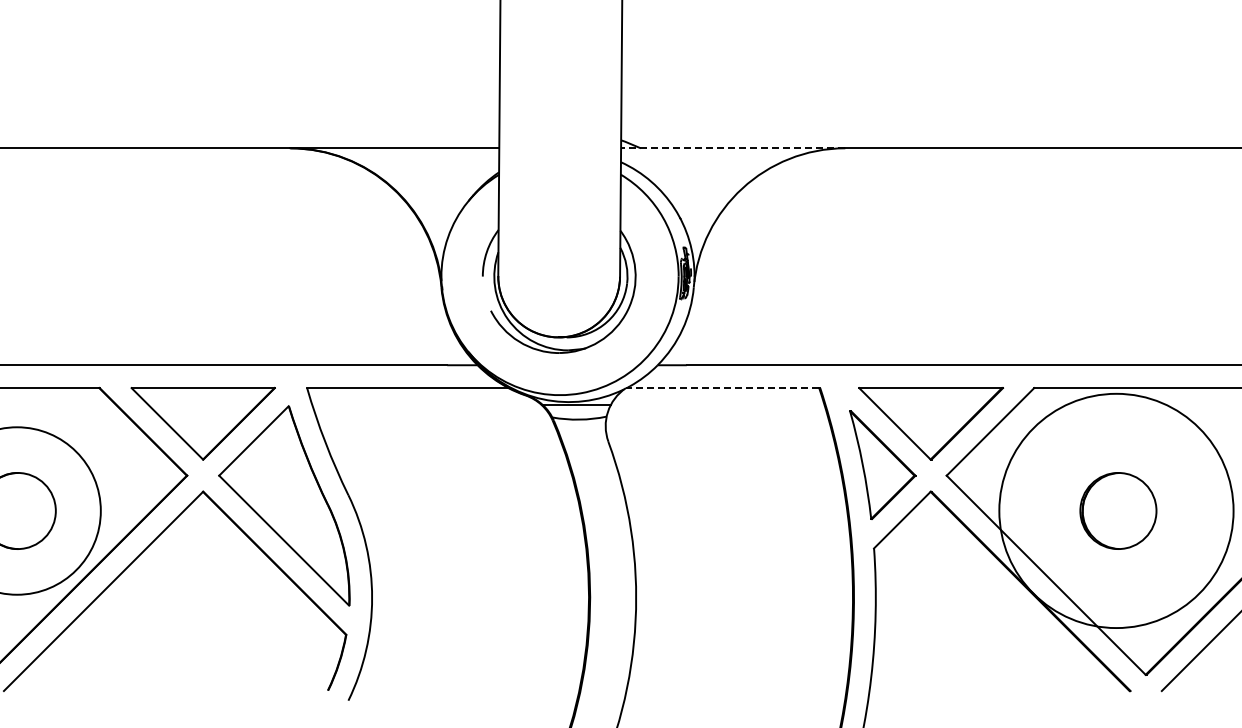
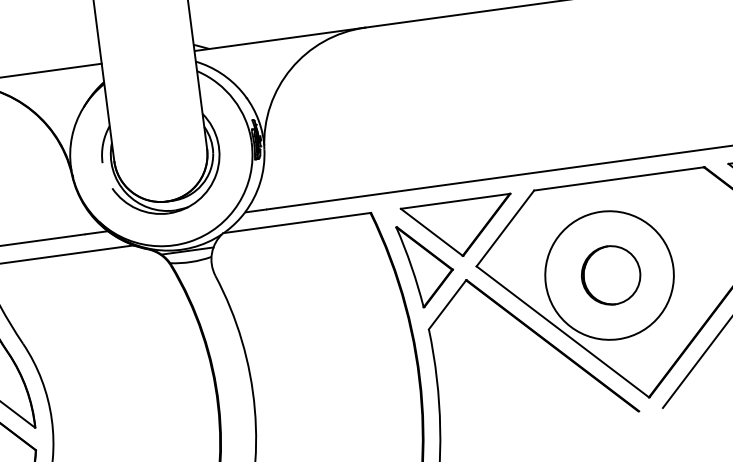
line: (733, 148) -> (280, 39), dashed -> solid
line: (722, 388) -> (296, 223), dashed -> solid
circle: (1116, 510) -> (609, 275), size x0.71

